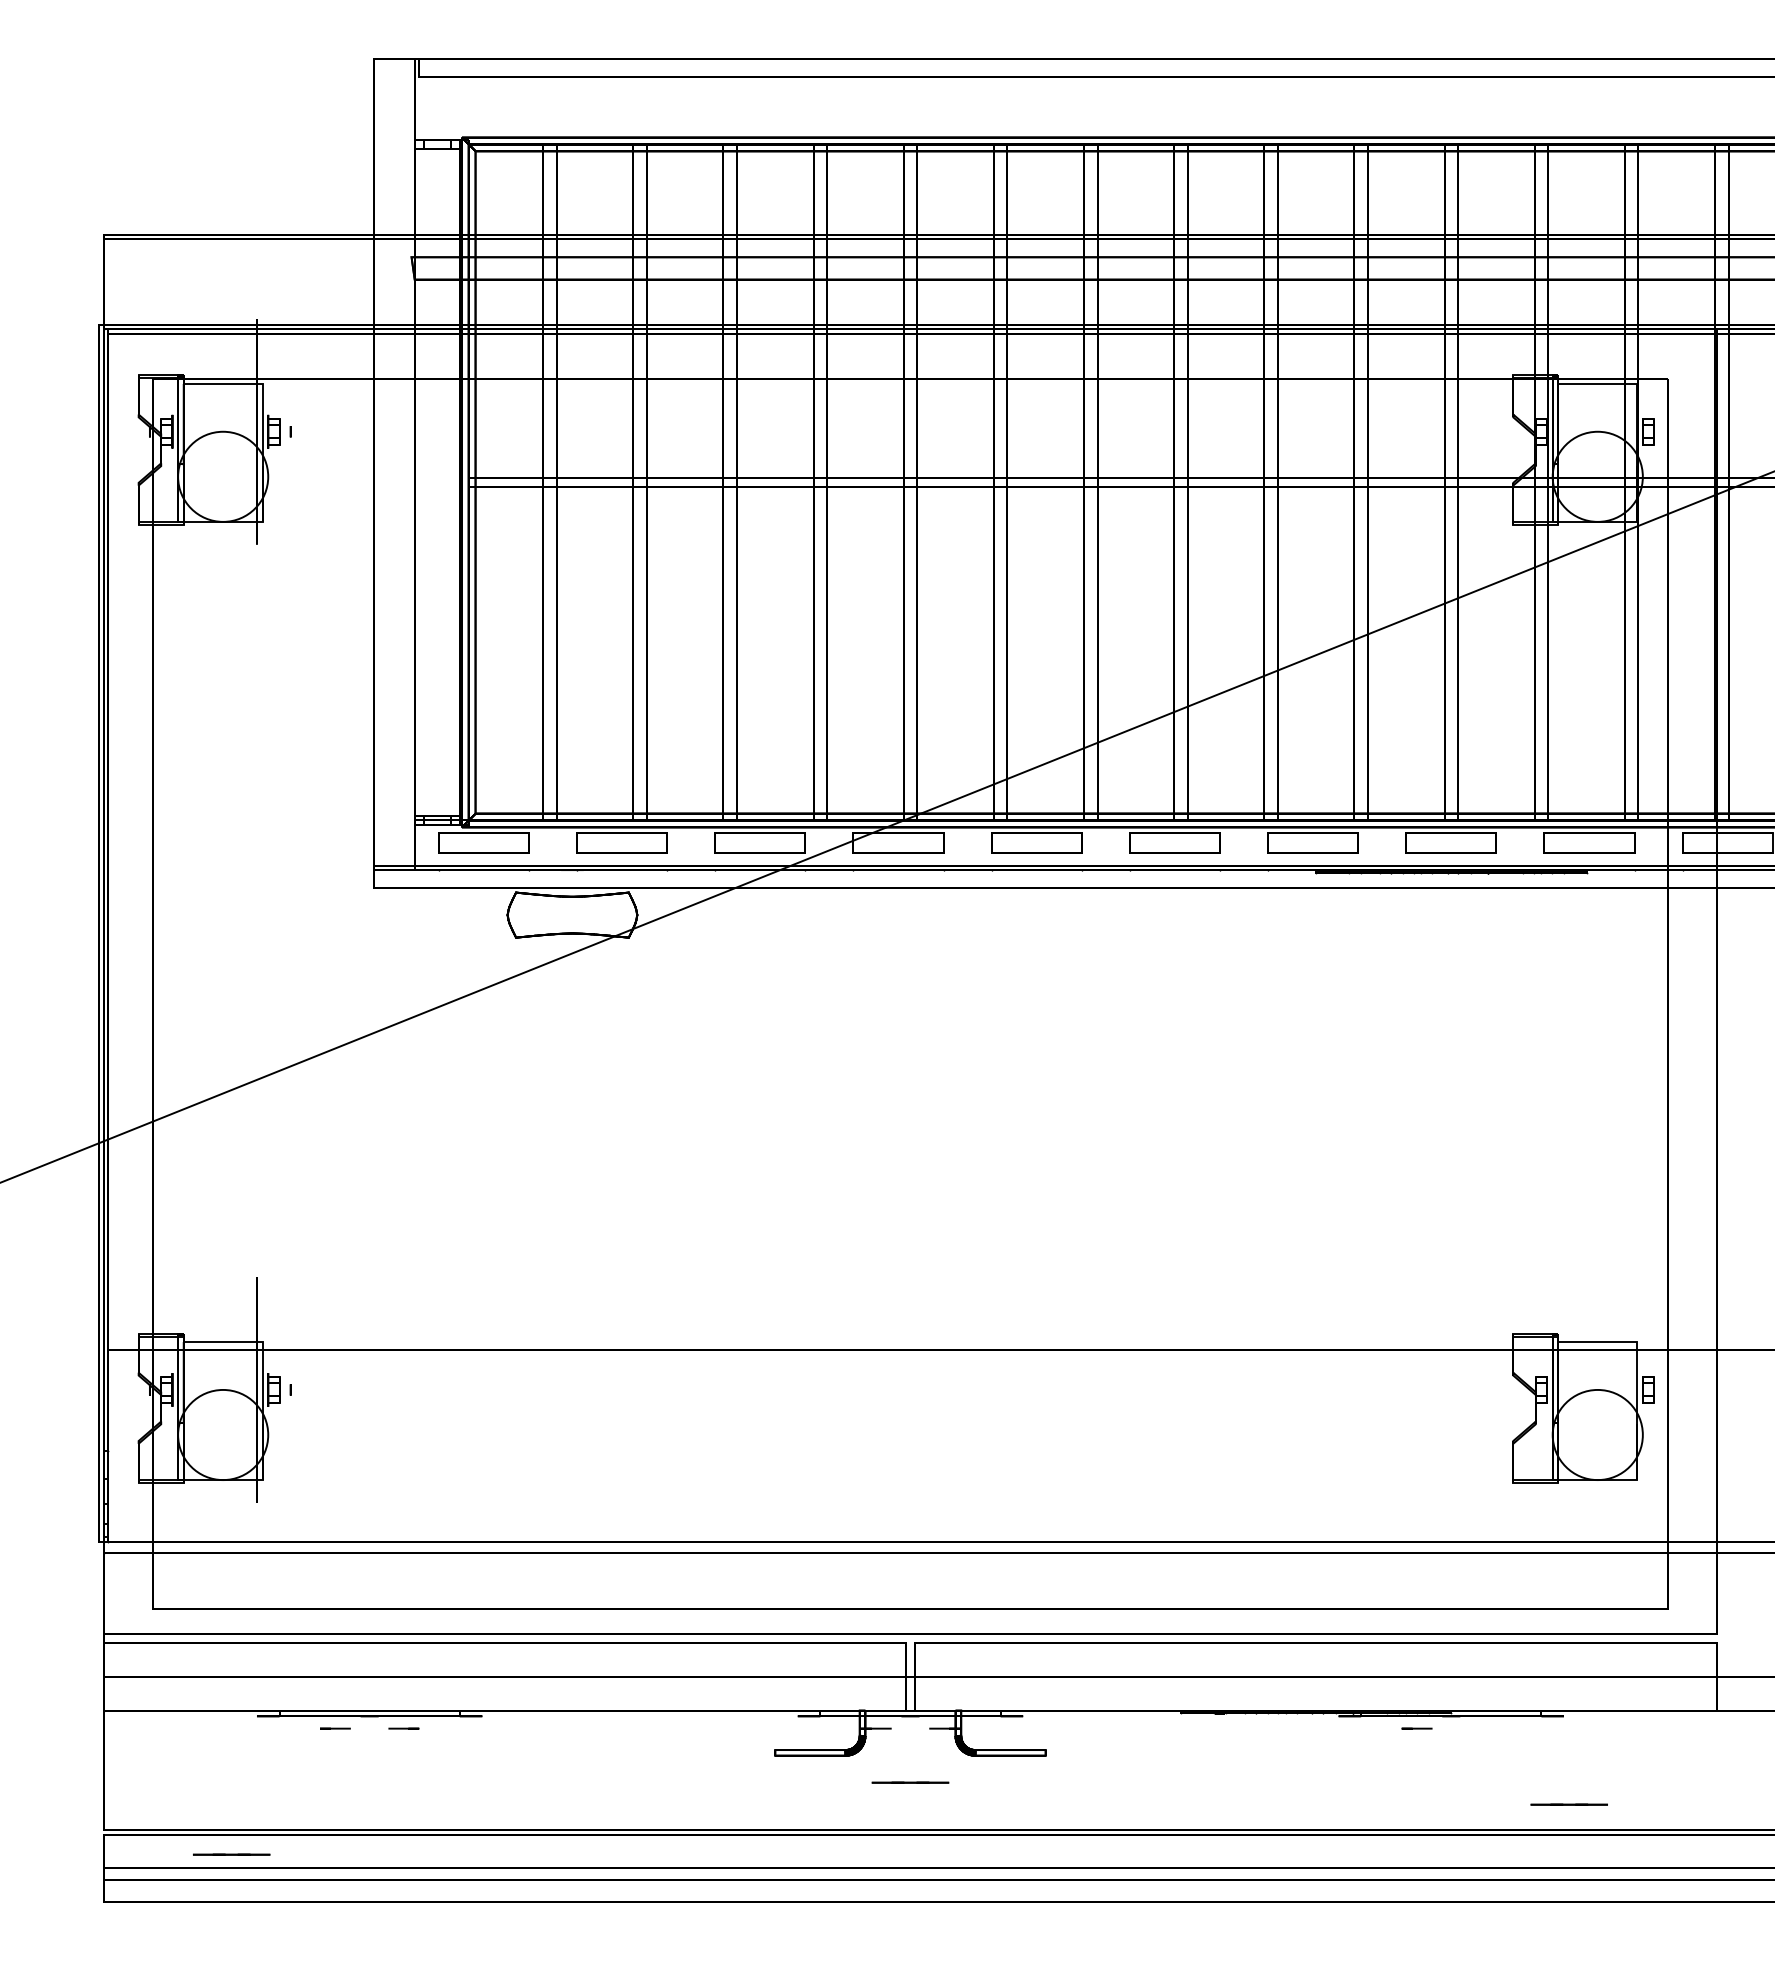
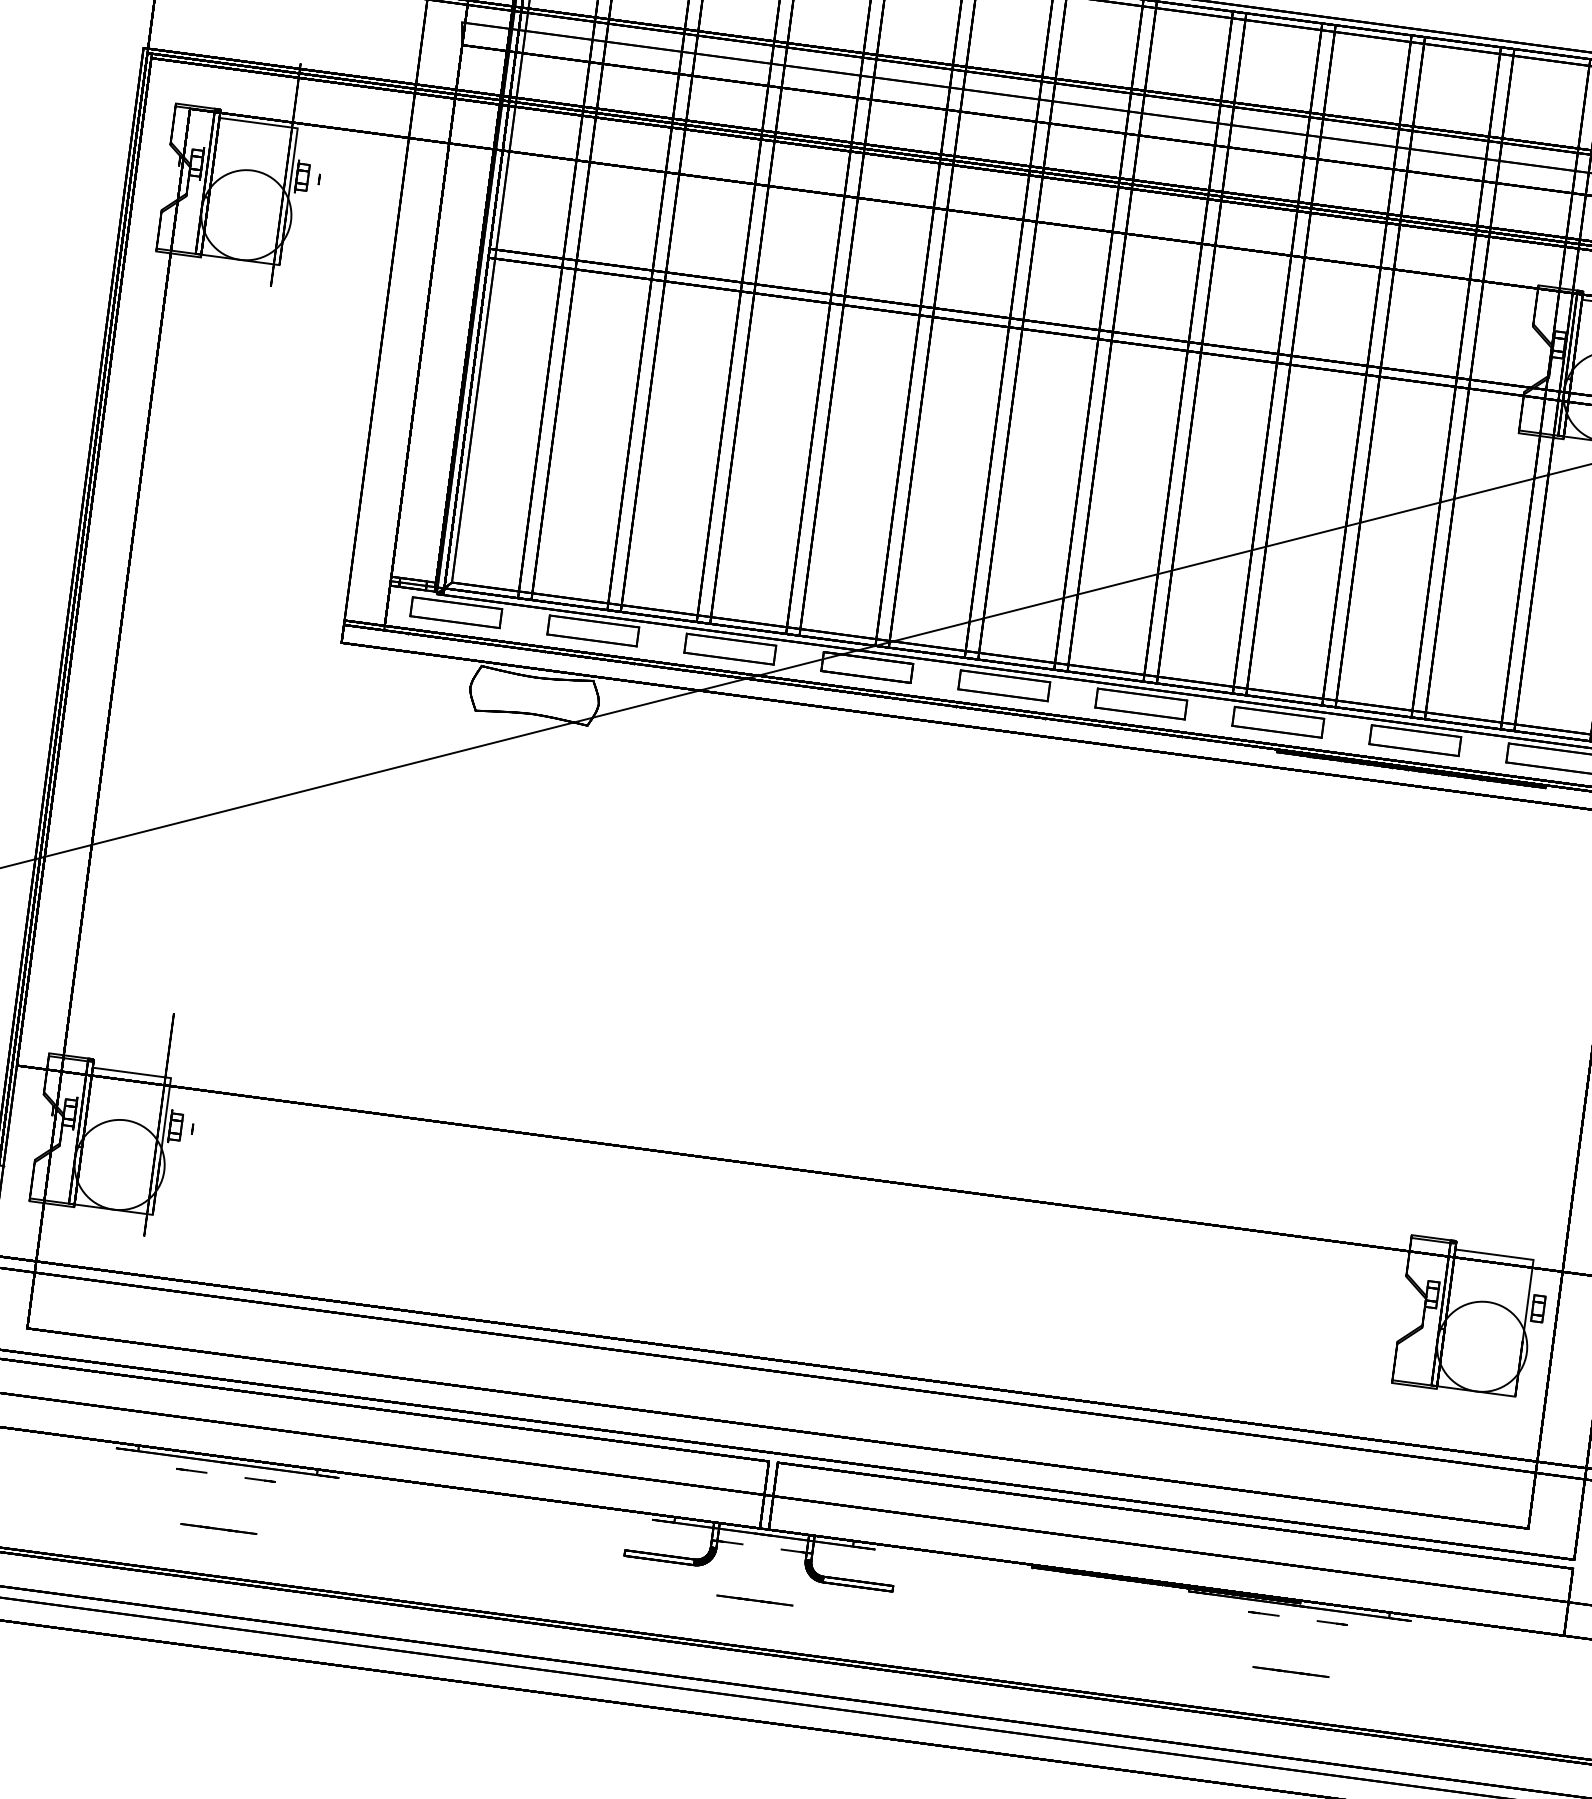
line: (1485, 1728) -> (1332, 1622), added
line: (1568, 1804) -> (1290, 1671), moved
line: (231, 1854) -> (218, 1528), moved

